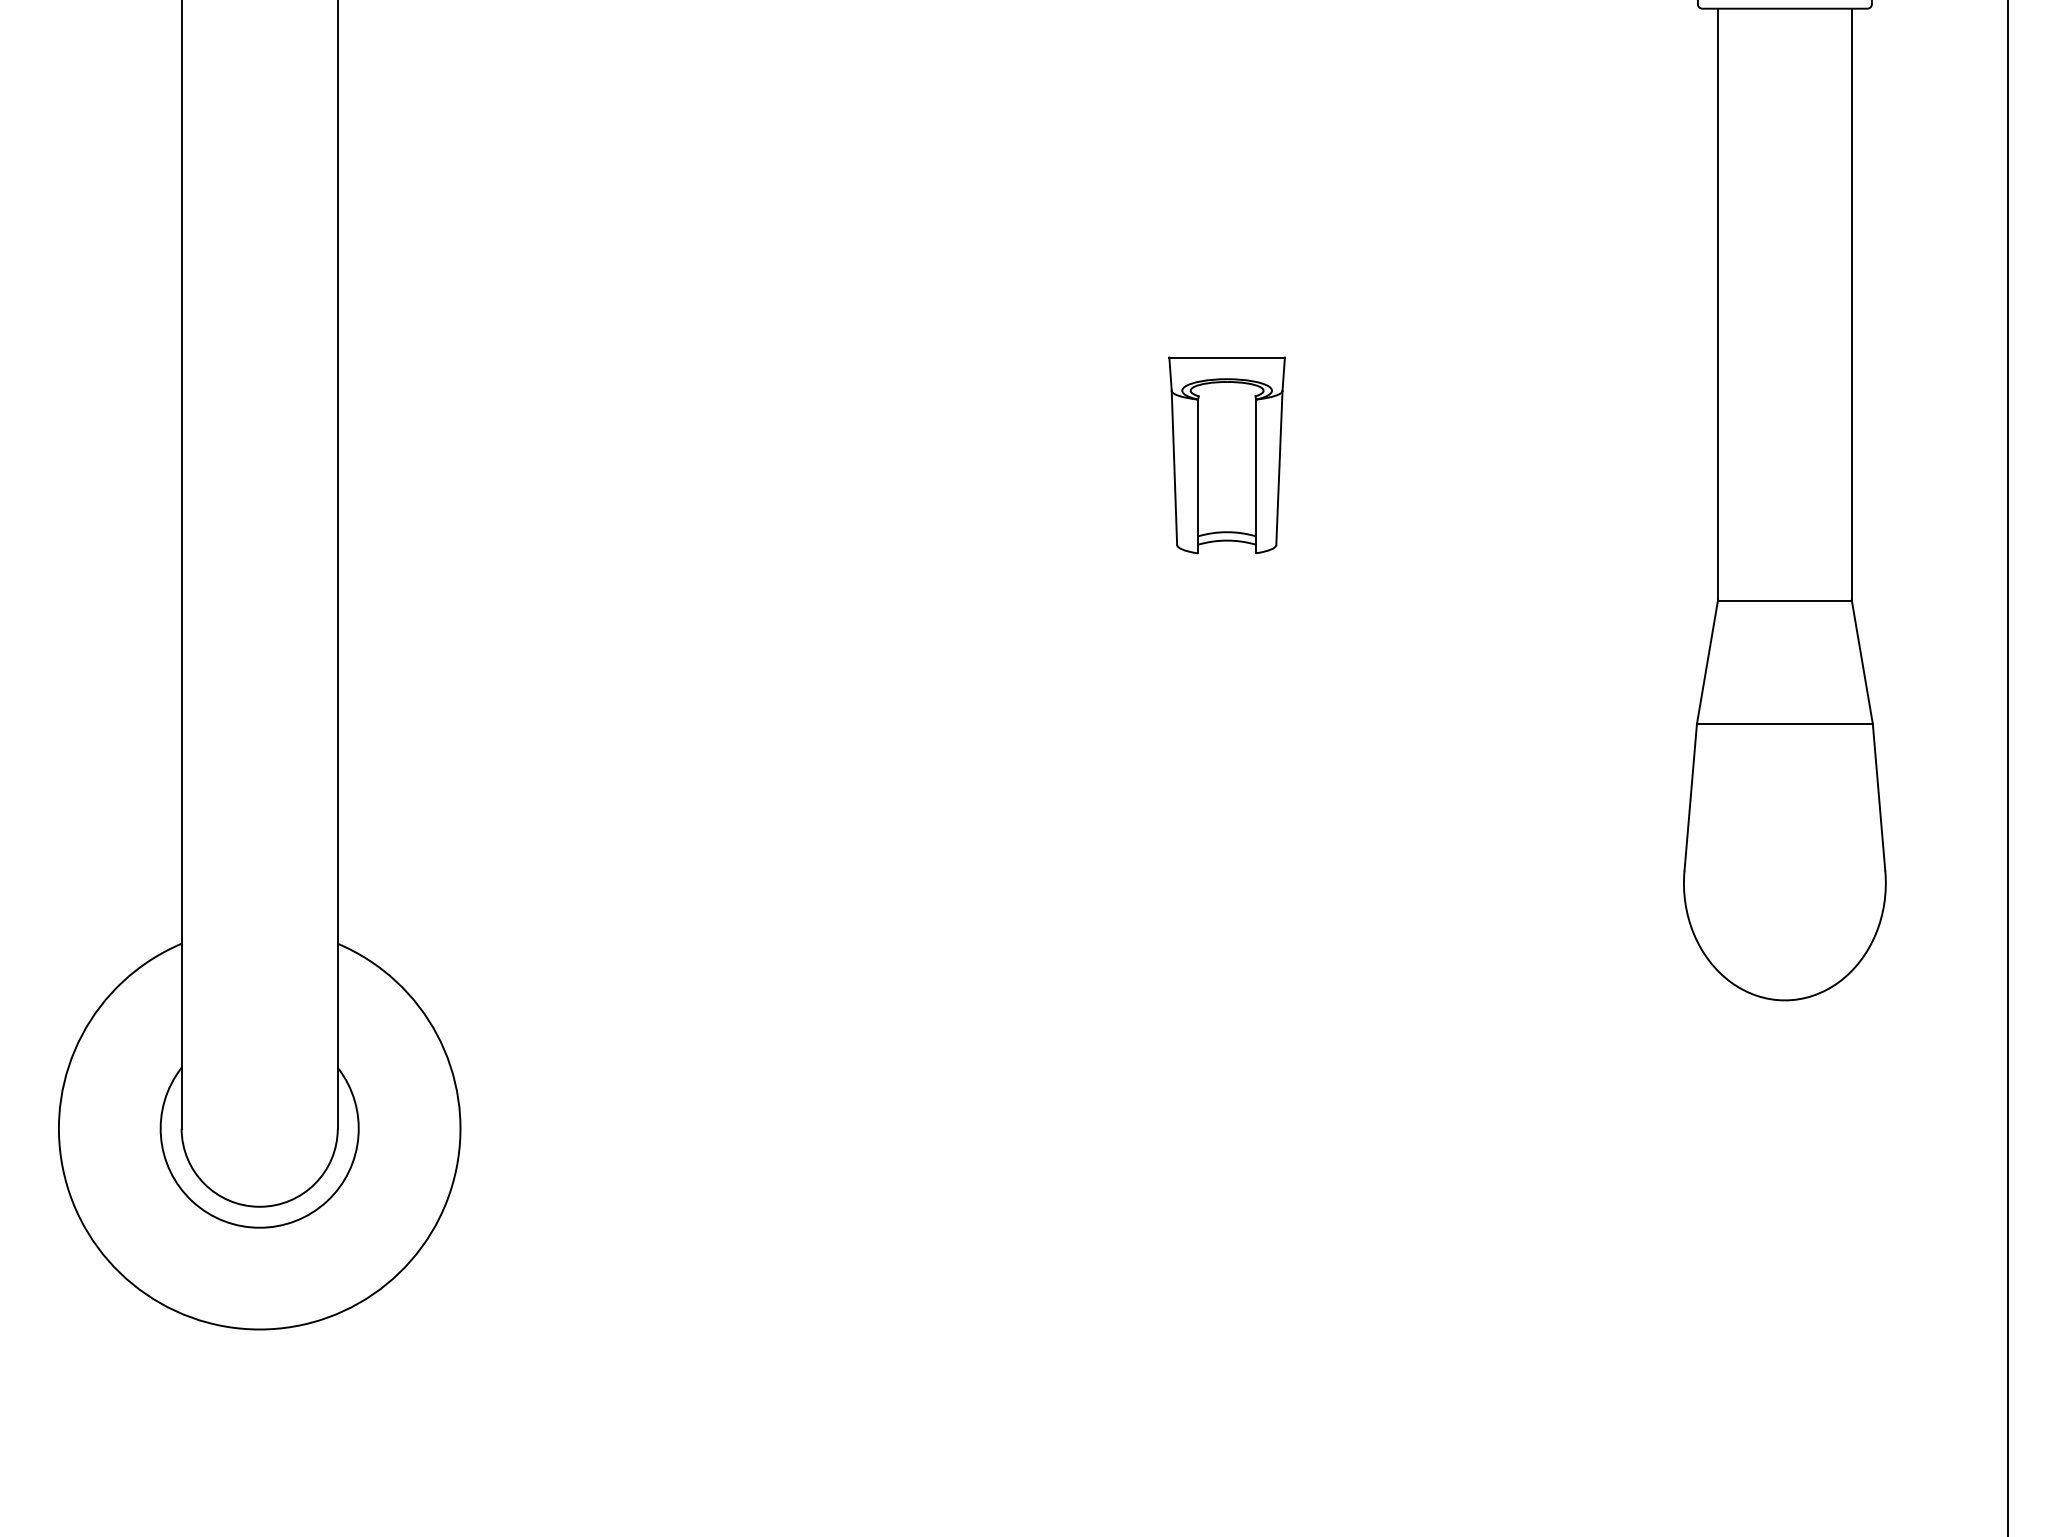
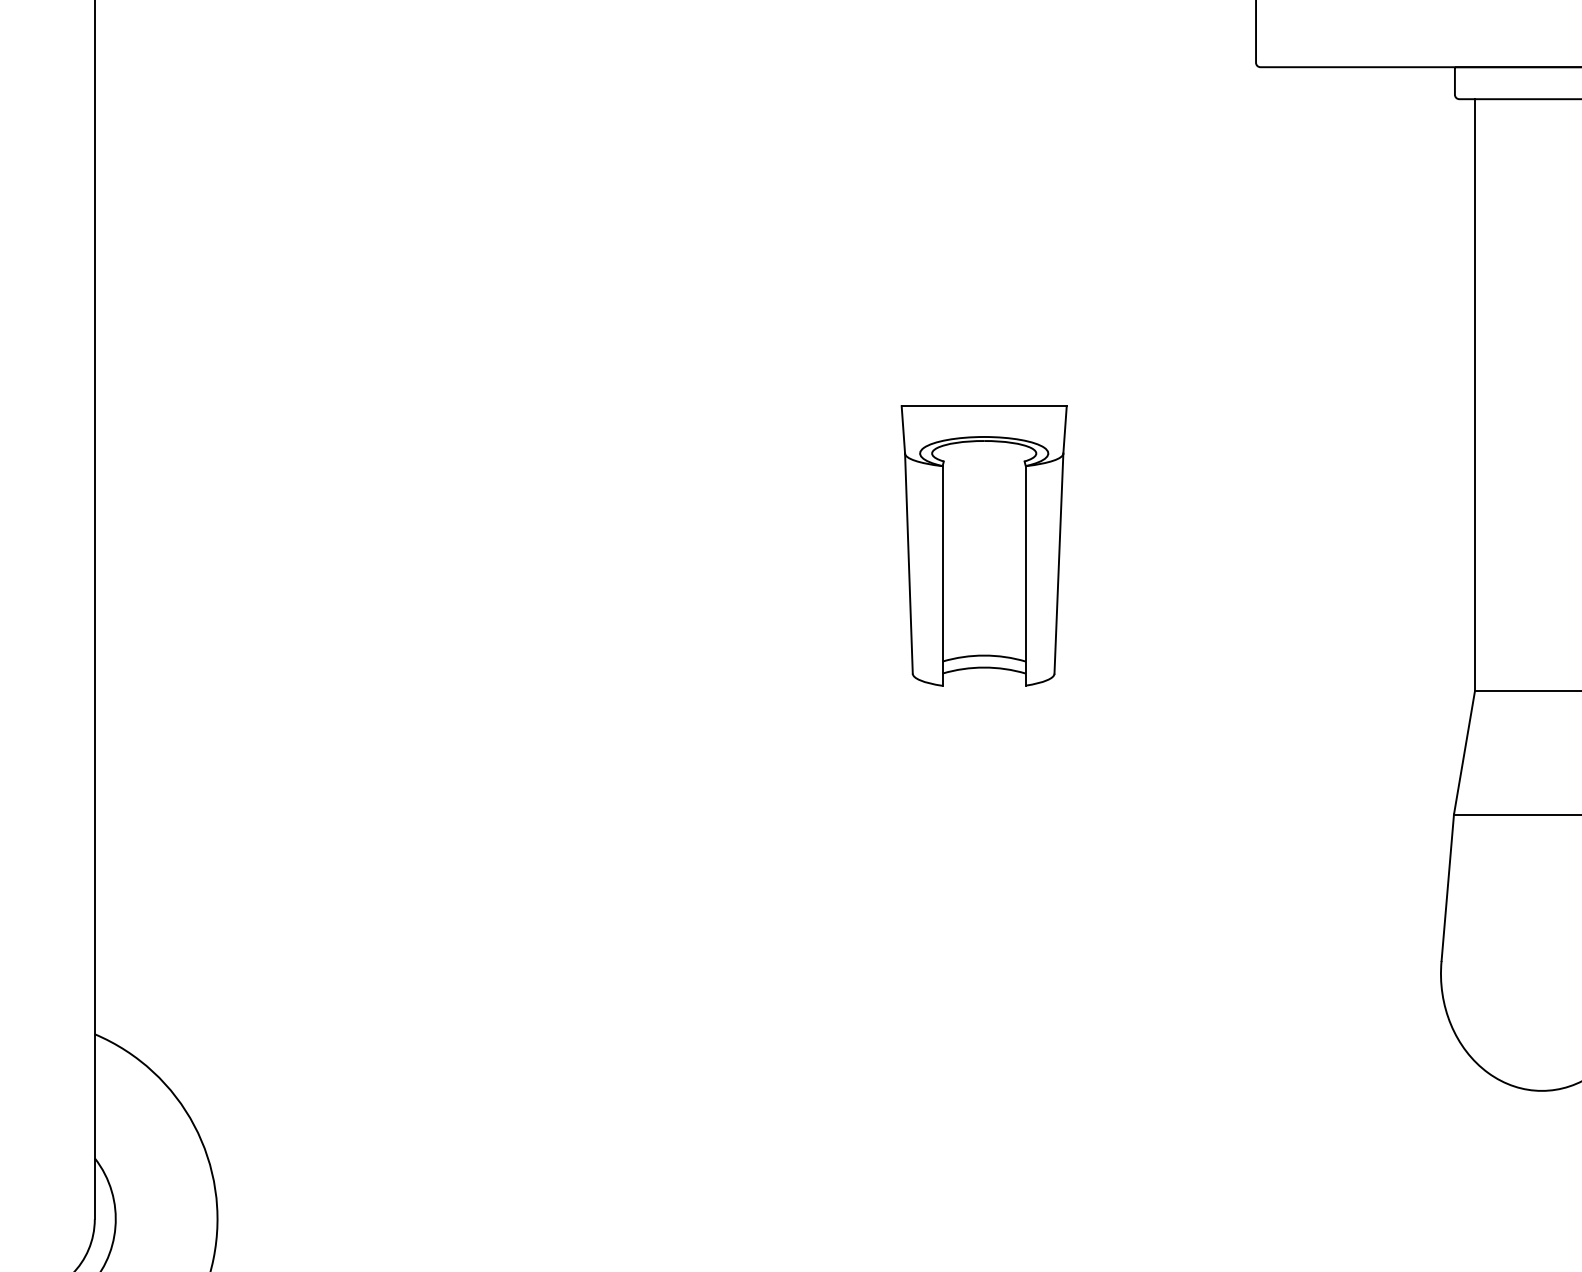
part: (1226, 455) -> (983, 546), size x1.43

